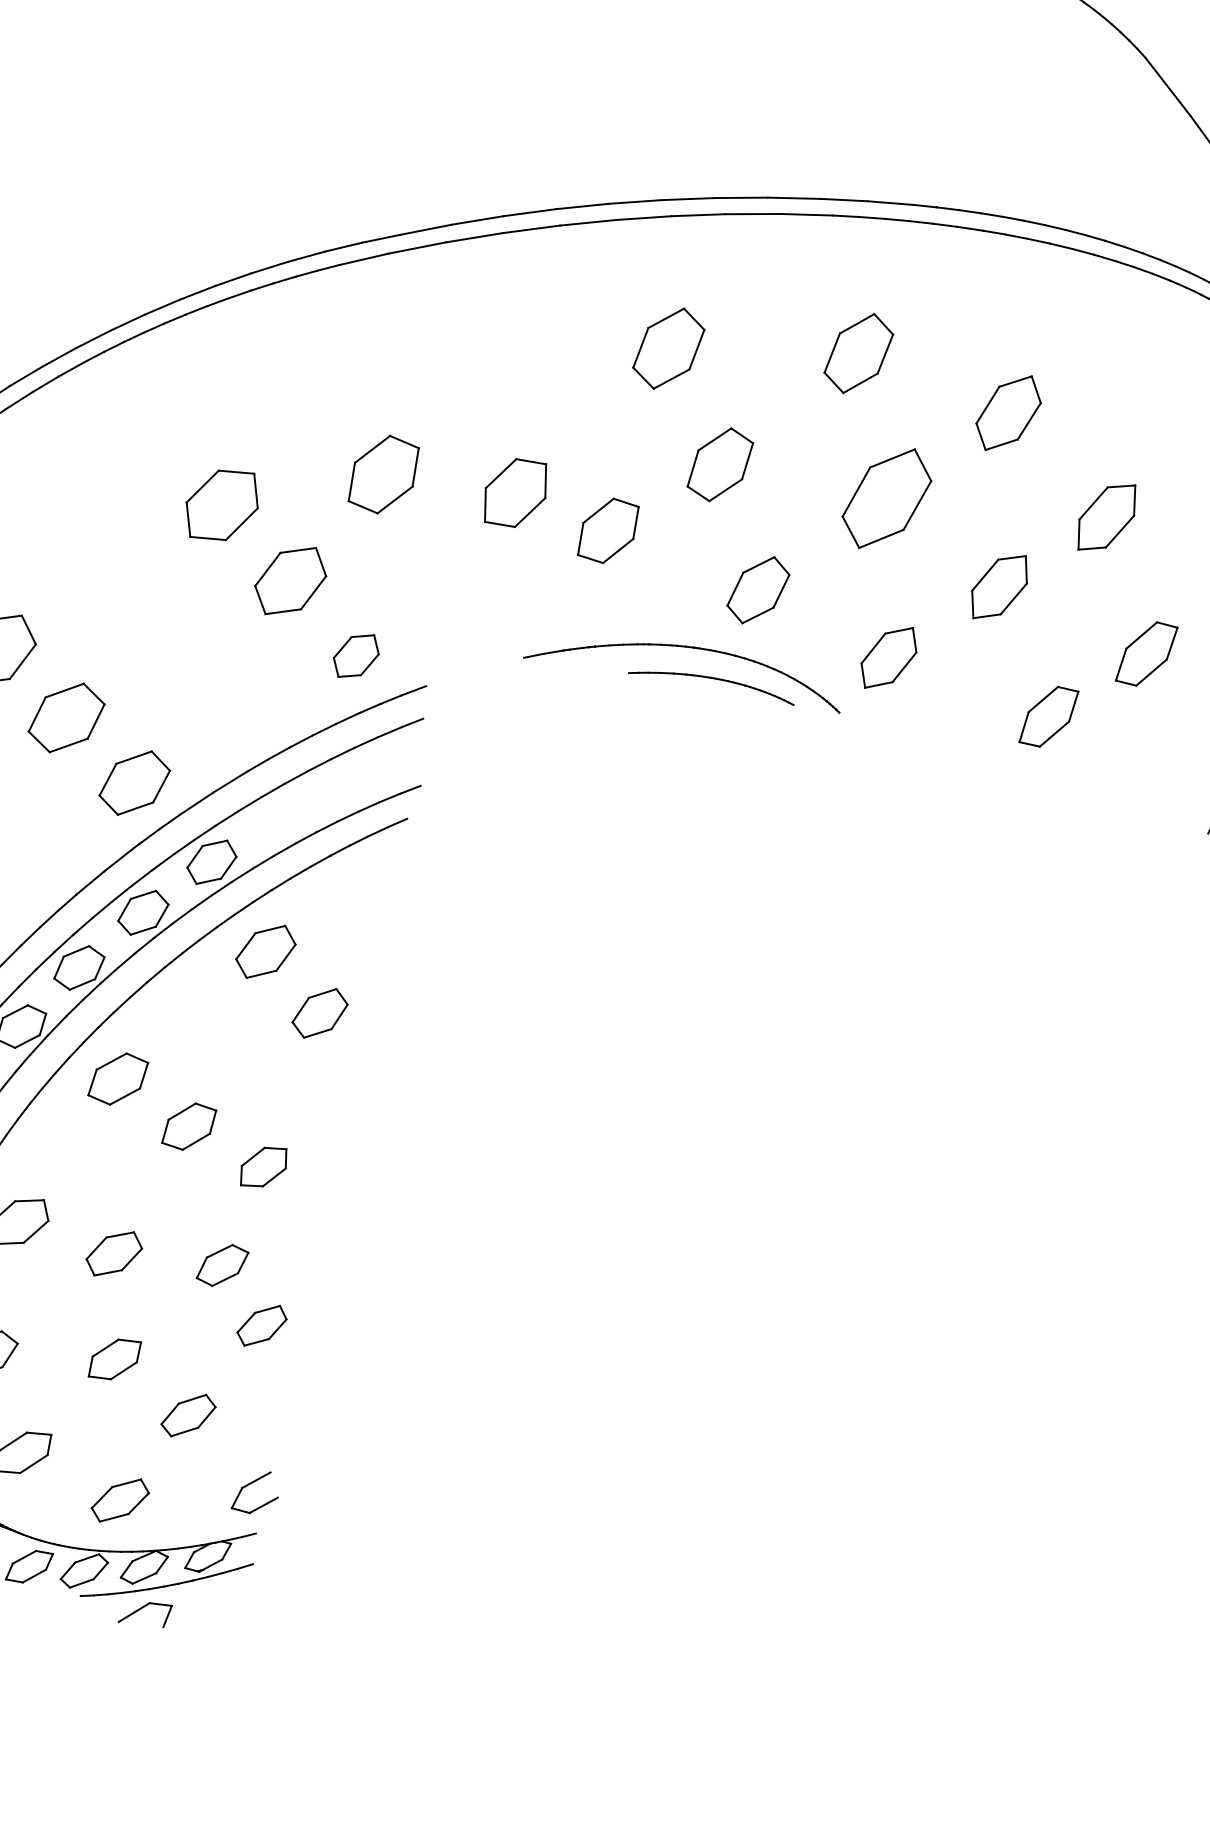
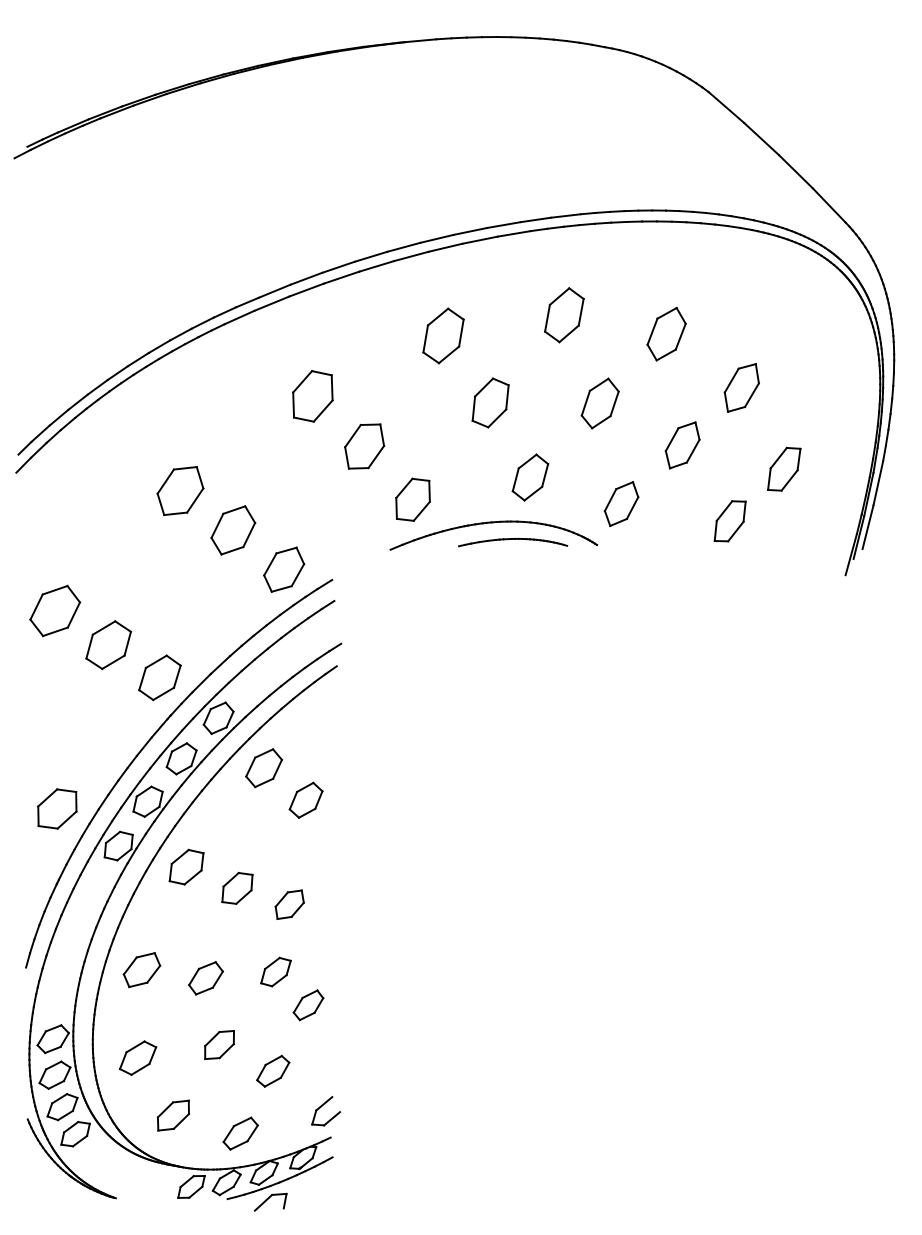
part: (383, 474) -> (312, 396), moved
part: (885, 498) -> (599, 403), size x0.71
part: (607, 530) -> (412, 499), moved
part: (356, 655) -> (284, 569), size x1.43

